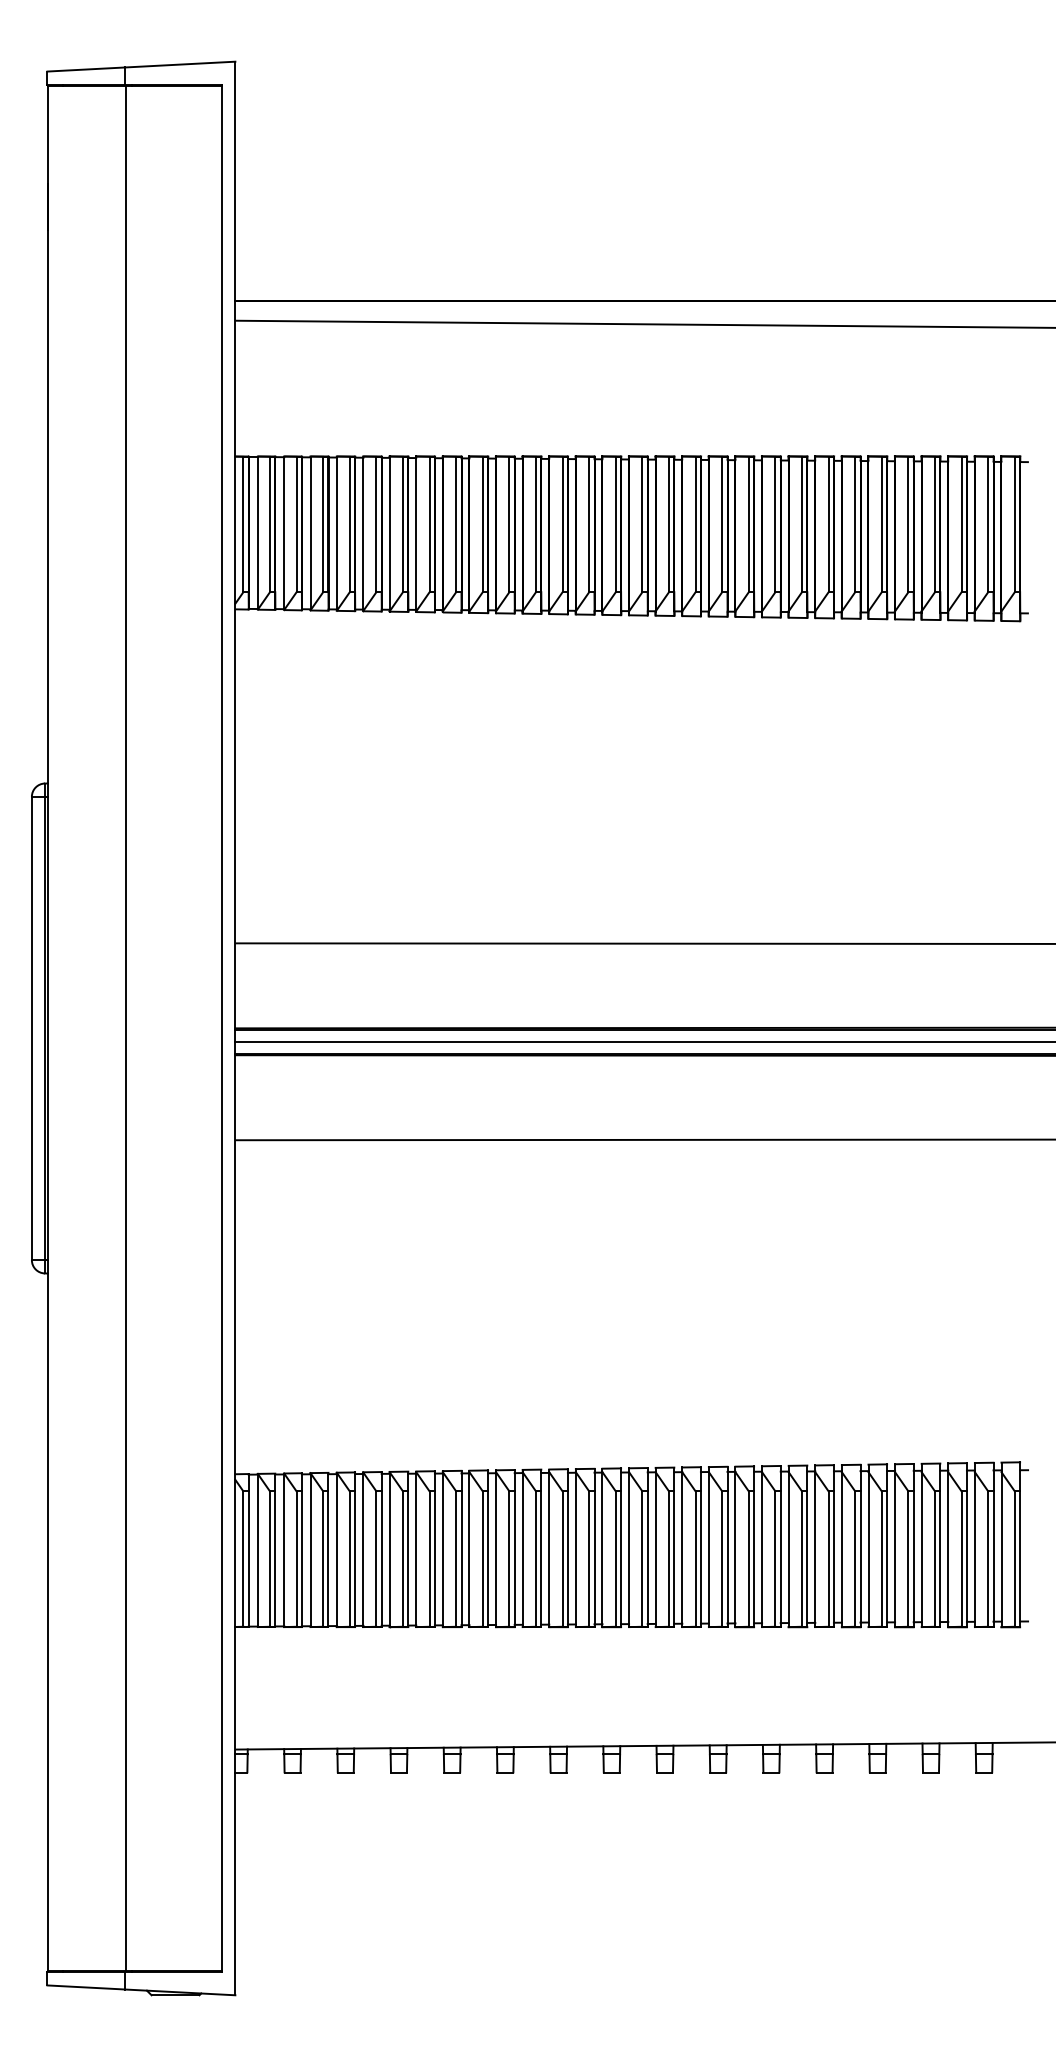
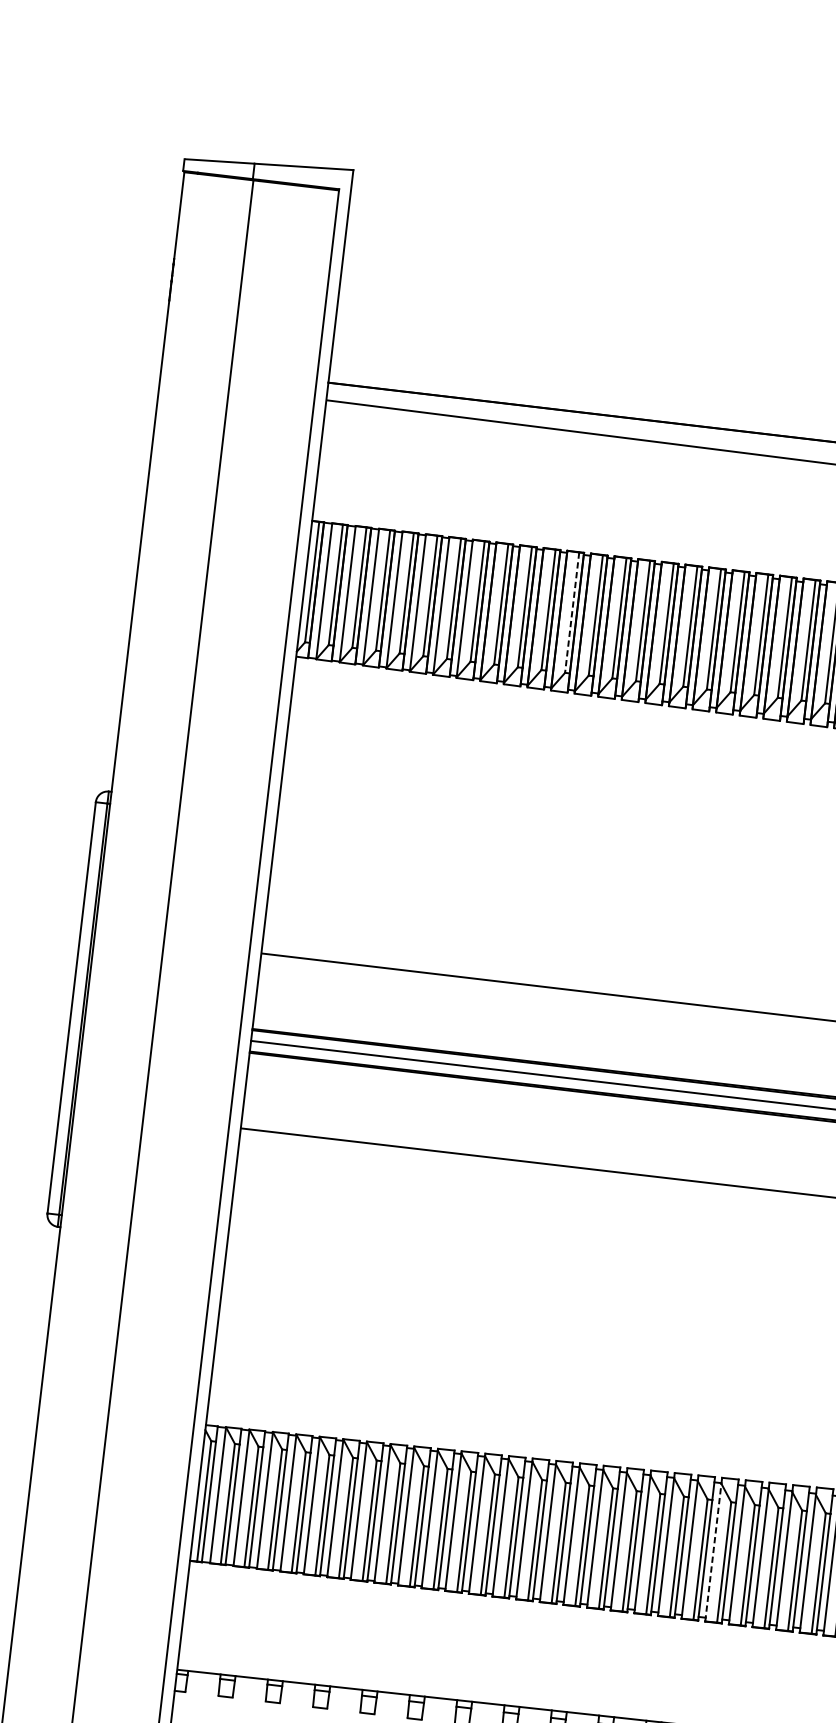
line: (535, 524) -> (571, 612), solid -> dashed
line: (815, 1549) -> (713, 1552), solid -> dashed

